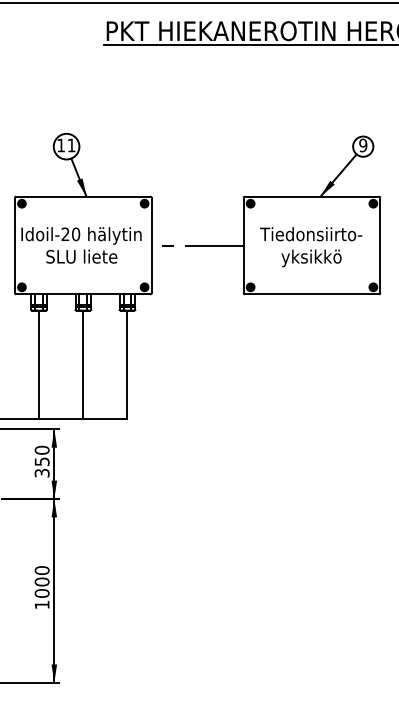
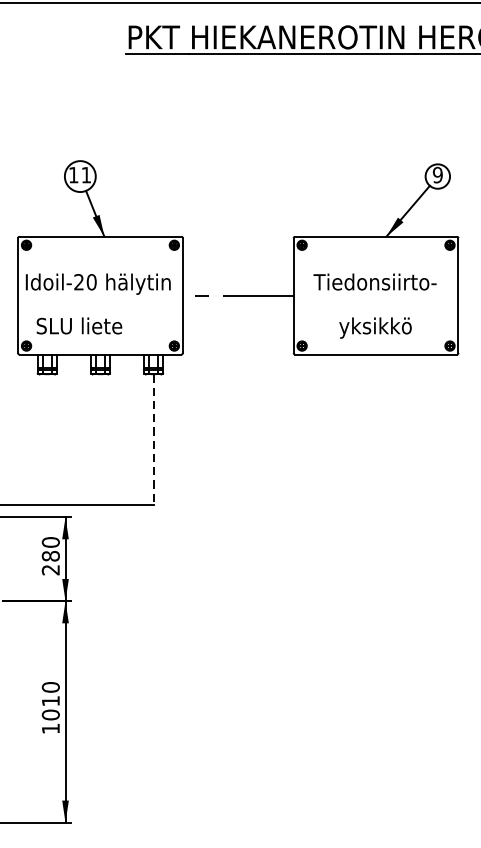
text: (81, 256) -> (79, 325), moved
text: (311, 258) -> (375, 328), moved
line: (39, 364) -> (47, 439), removed
line: (83, 364) -> (100, 439), removed
line: (127, 365) -> (153, 440), solid -> dashed
text: (41, 467) -> (50, 563), 350 -> 280
text: (41, 581) -> (50, 700), 1000 -> 1010

